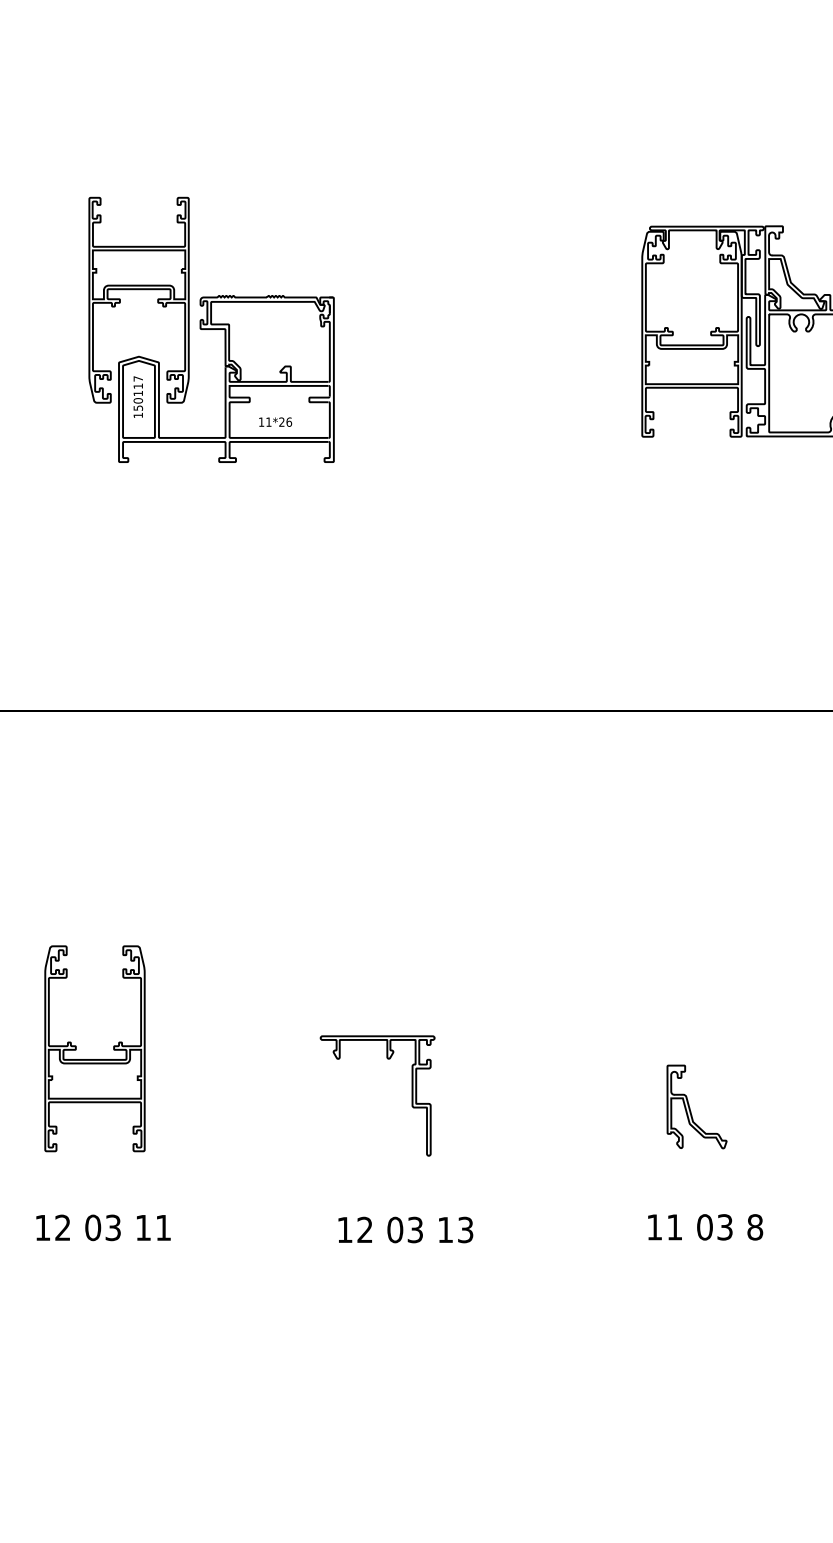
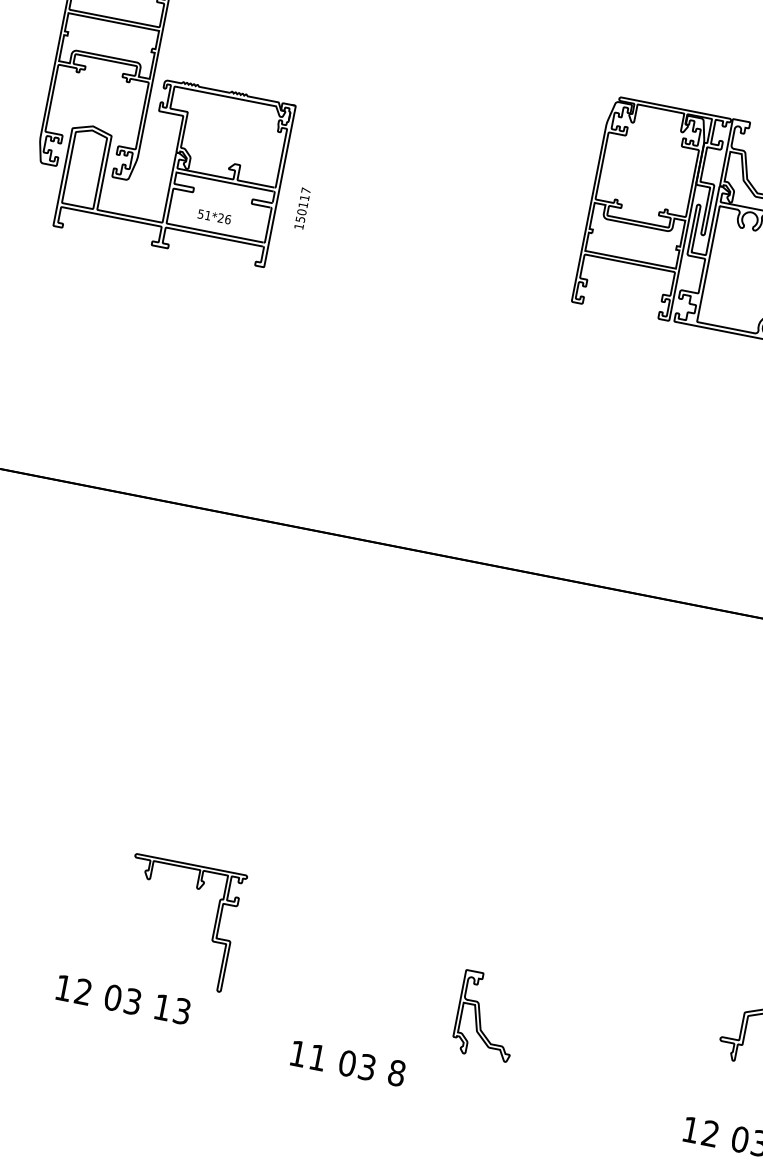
text: (138, 396) -> (302, 208), moved
text: (261, 421) -> (200, 213), 11*26 -> 51*26
part: (411, 1095) -> (213, 929), moved
curve: (690, 1107) -> (480, 1015), moved
text: (705, 1227) -> (348, 1063), moved
text: (405, 1229) -> (123, 999), moved

